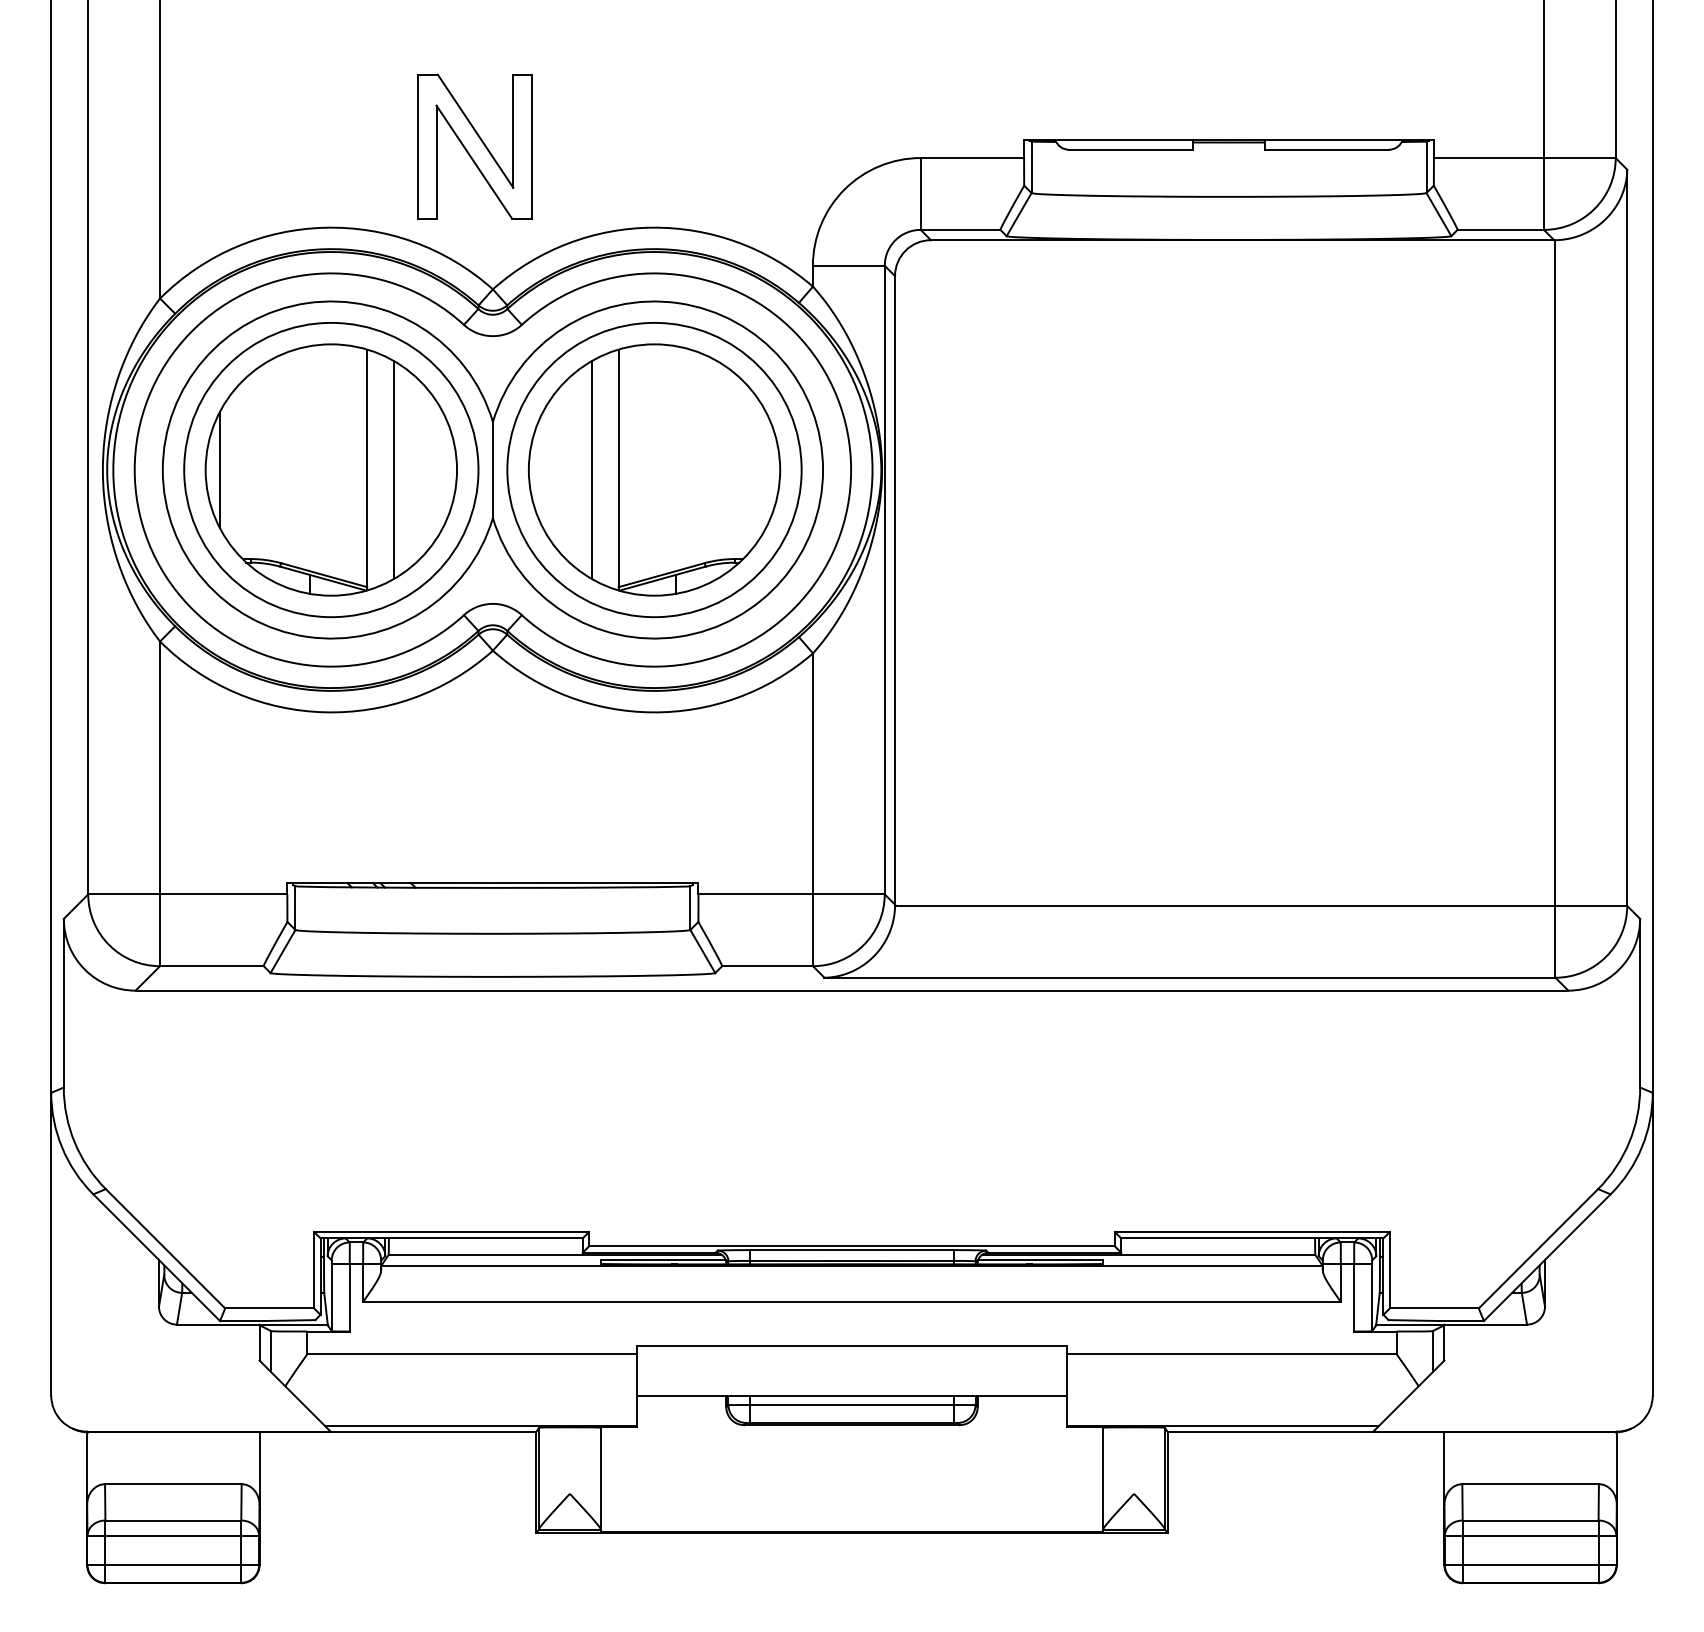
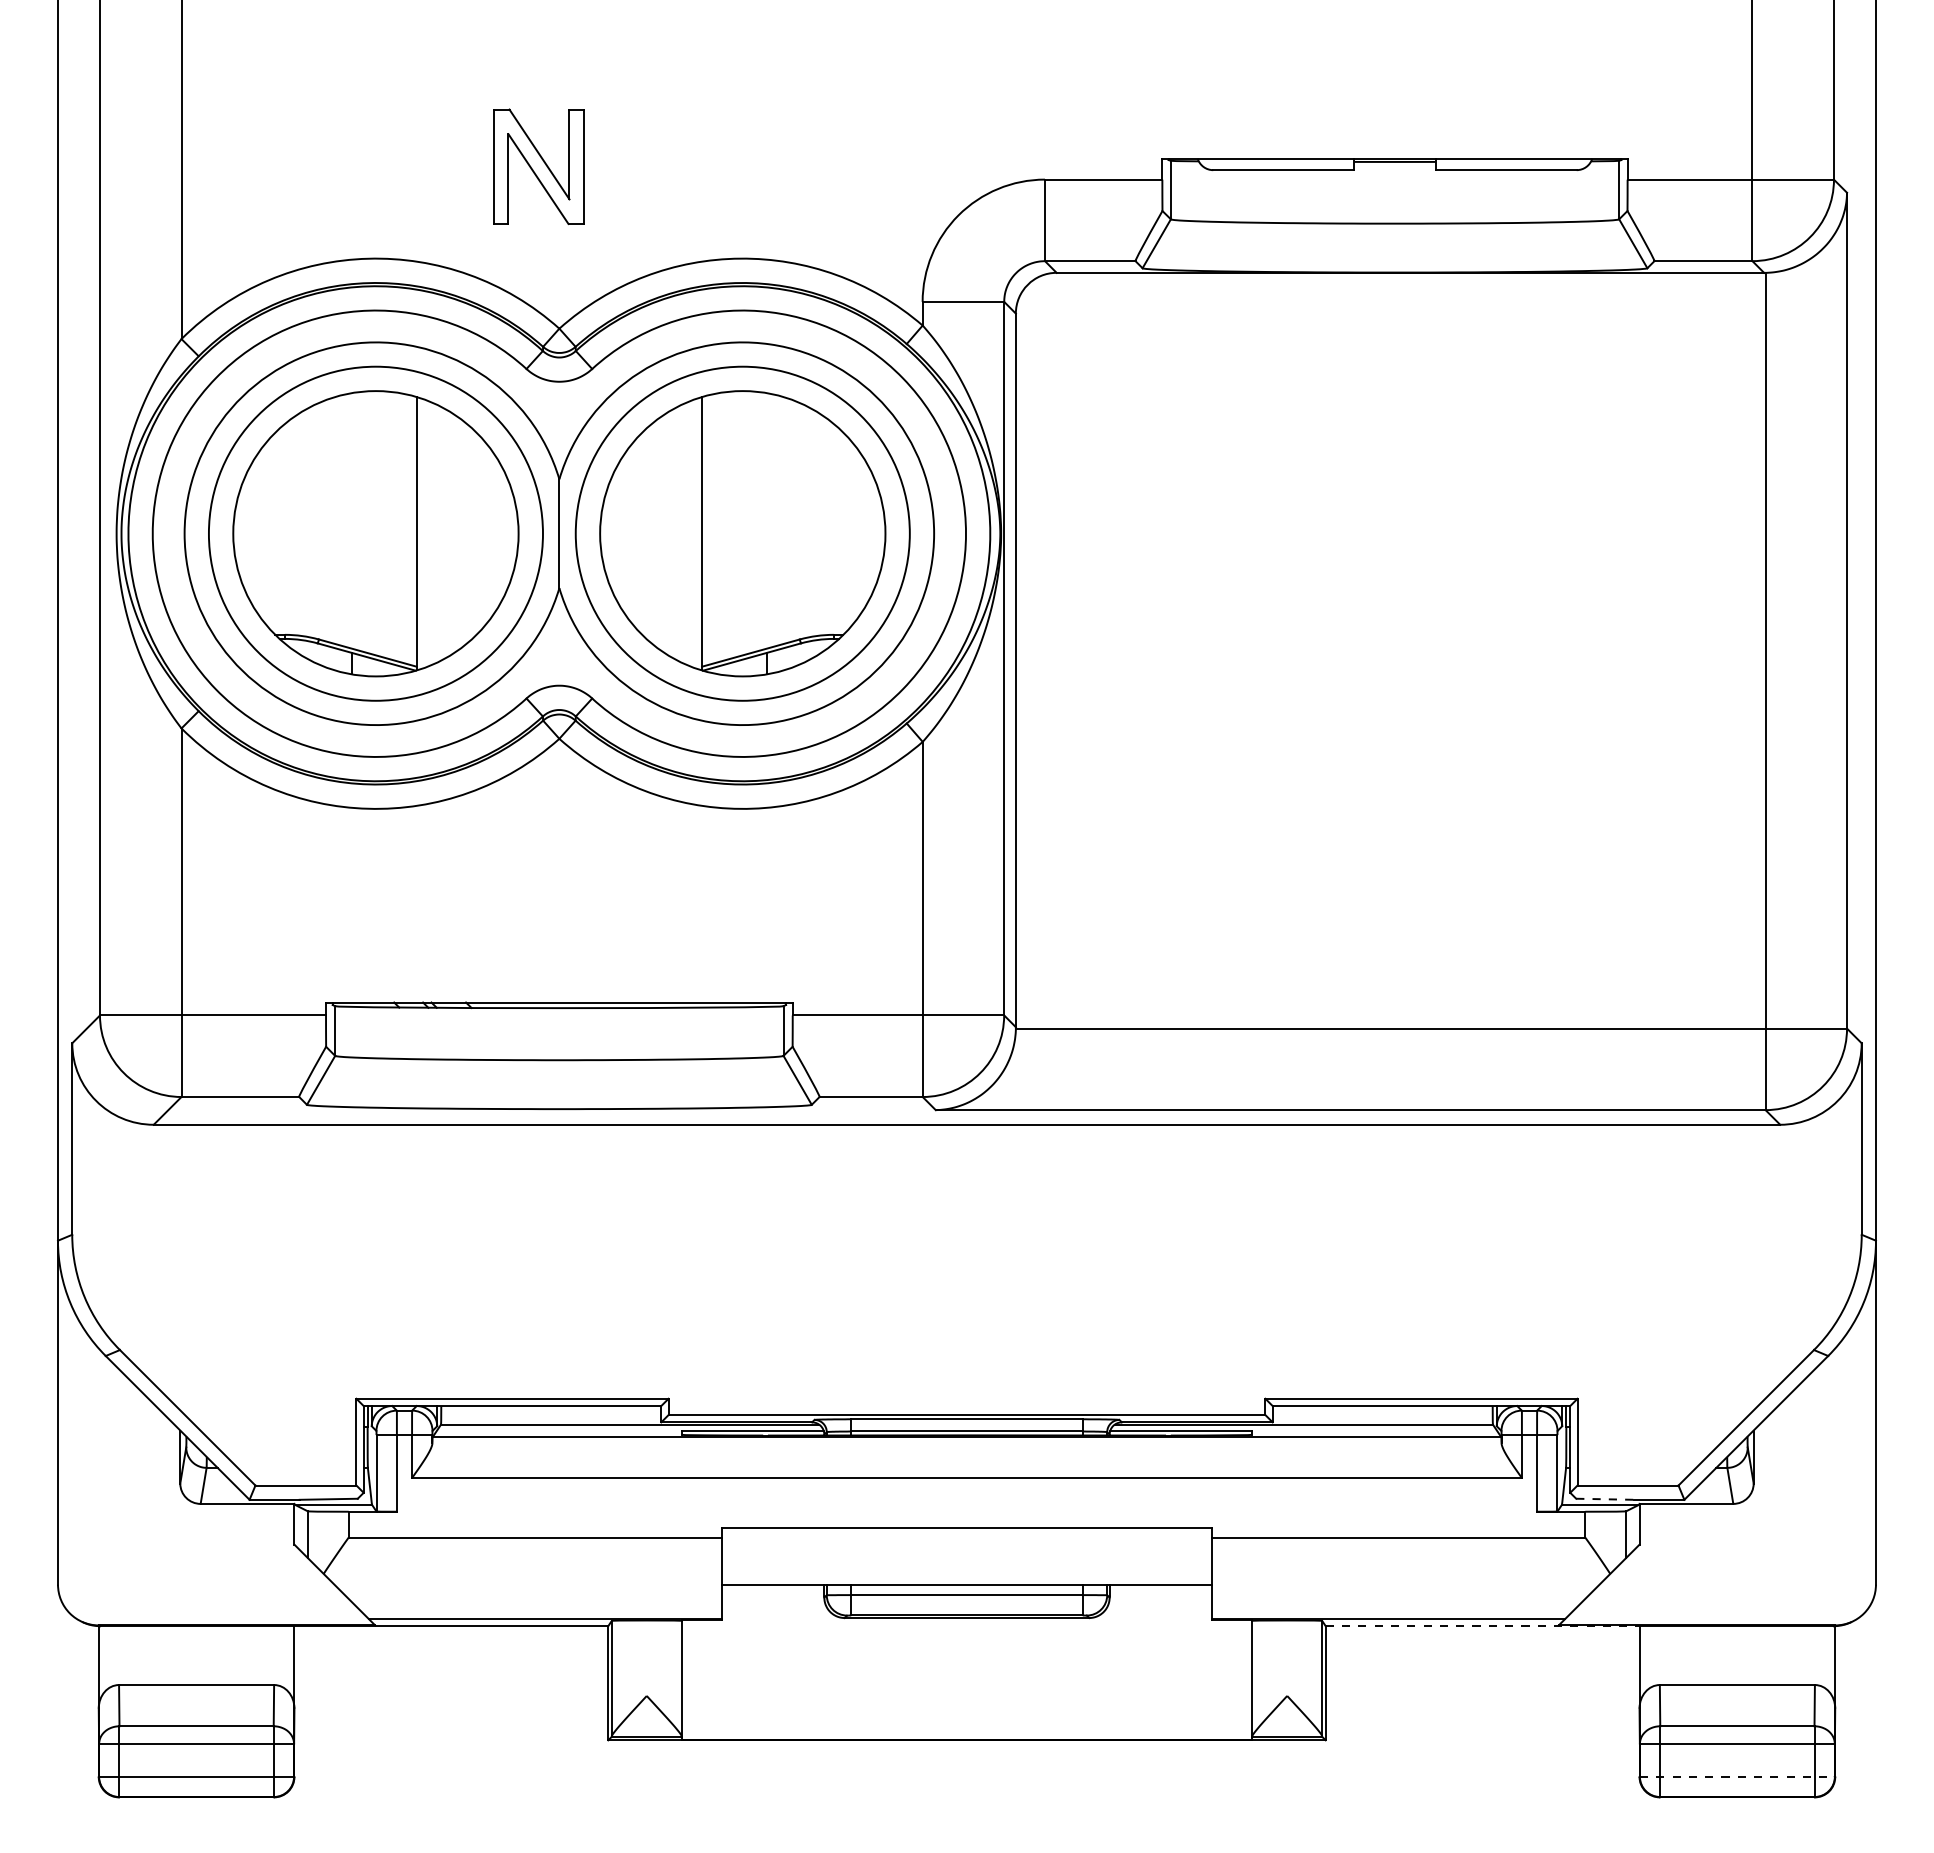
part: (474, 146) -> (538, 166), size x0.7
line: (219, 469) -> (249, 533), removed
line: (393, 469) -> (446, 533), removed
line: (592, 469) -> (672, 533), removed
line: (1414, 1320) -> (1605, 1499), solid -> dashed
line: (1306, 1432) -> (1482, 1626), solid -> dashed
line: (1530, 1564) -> (1737, 1776), solid -> dashed

